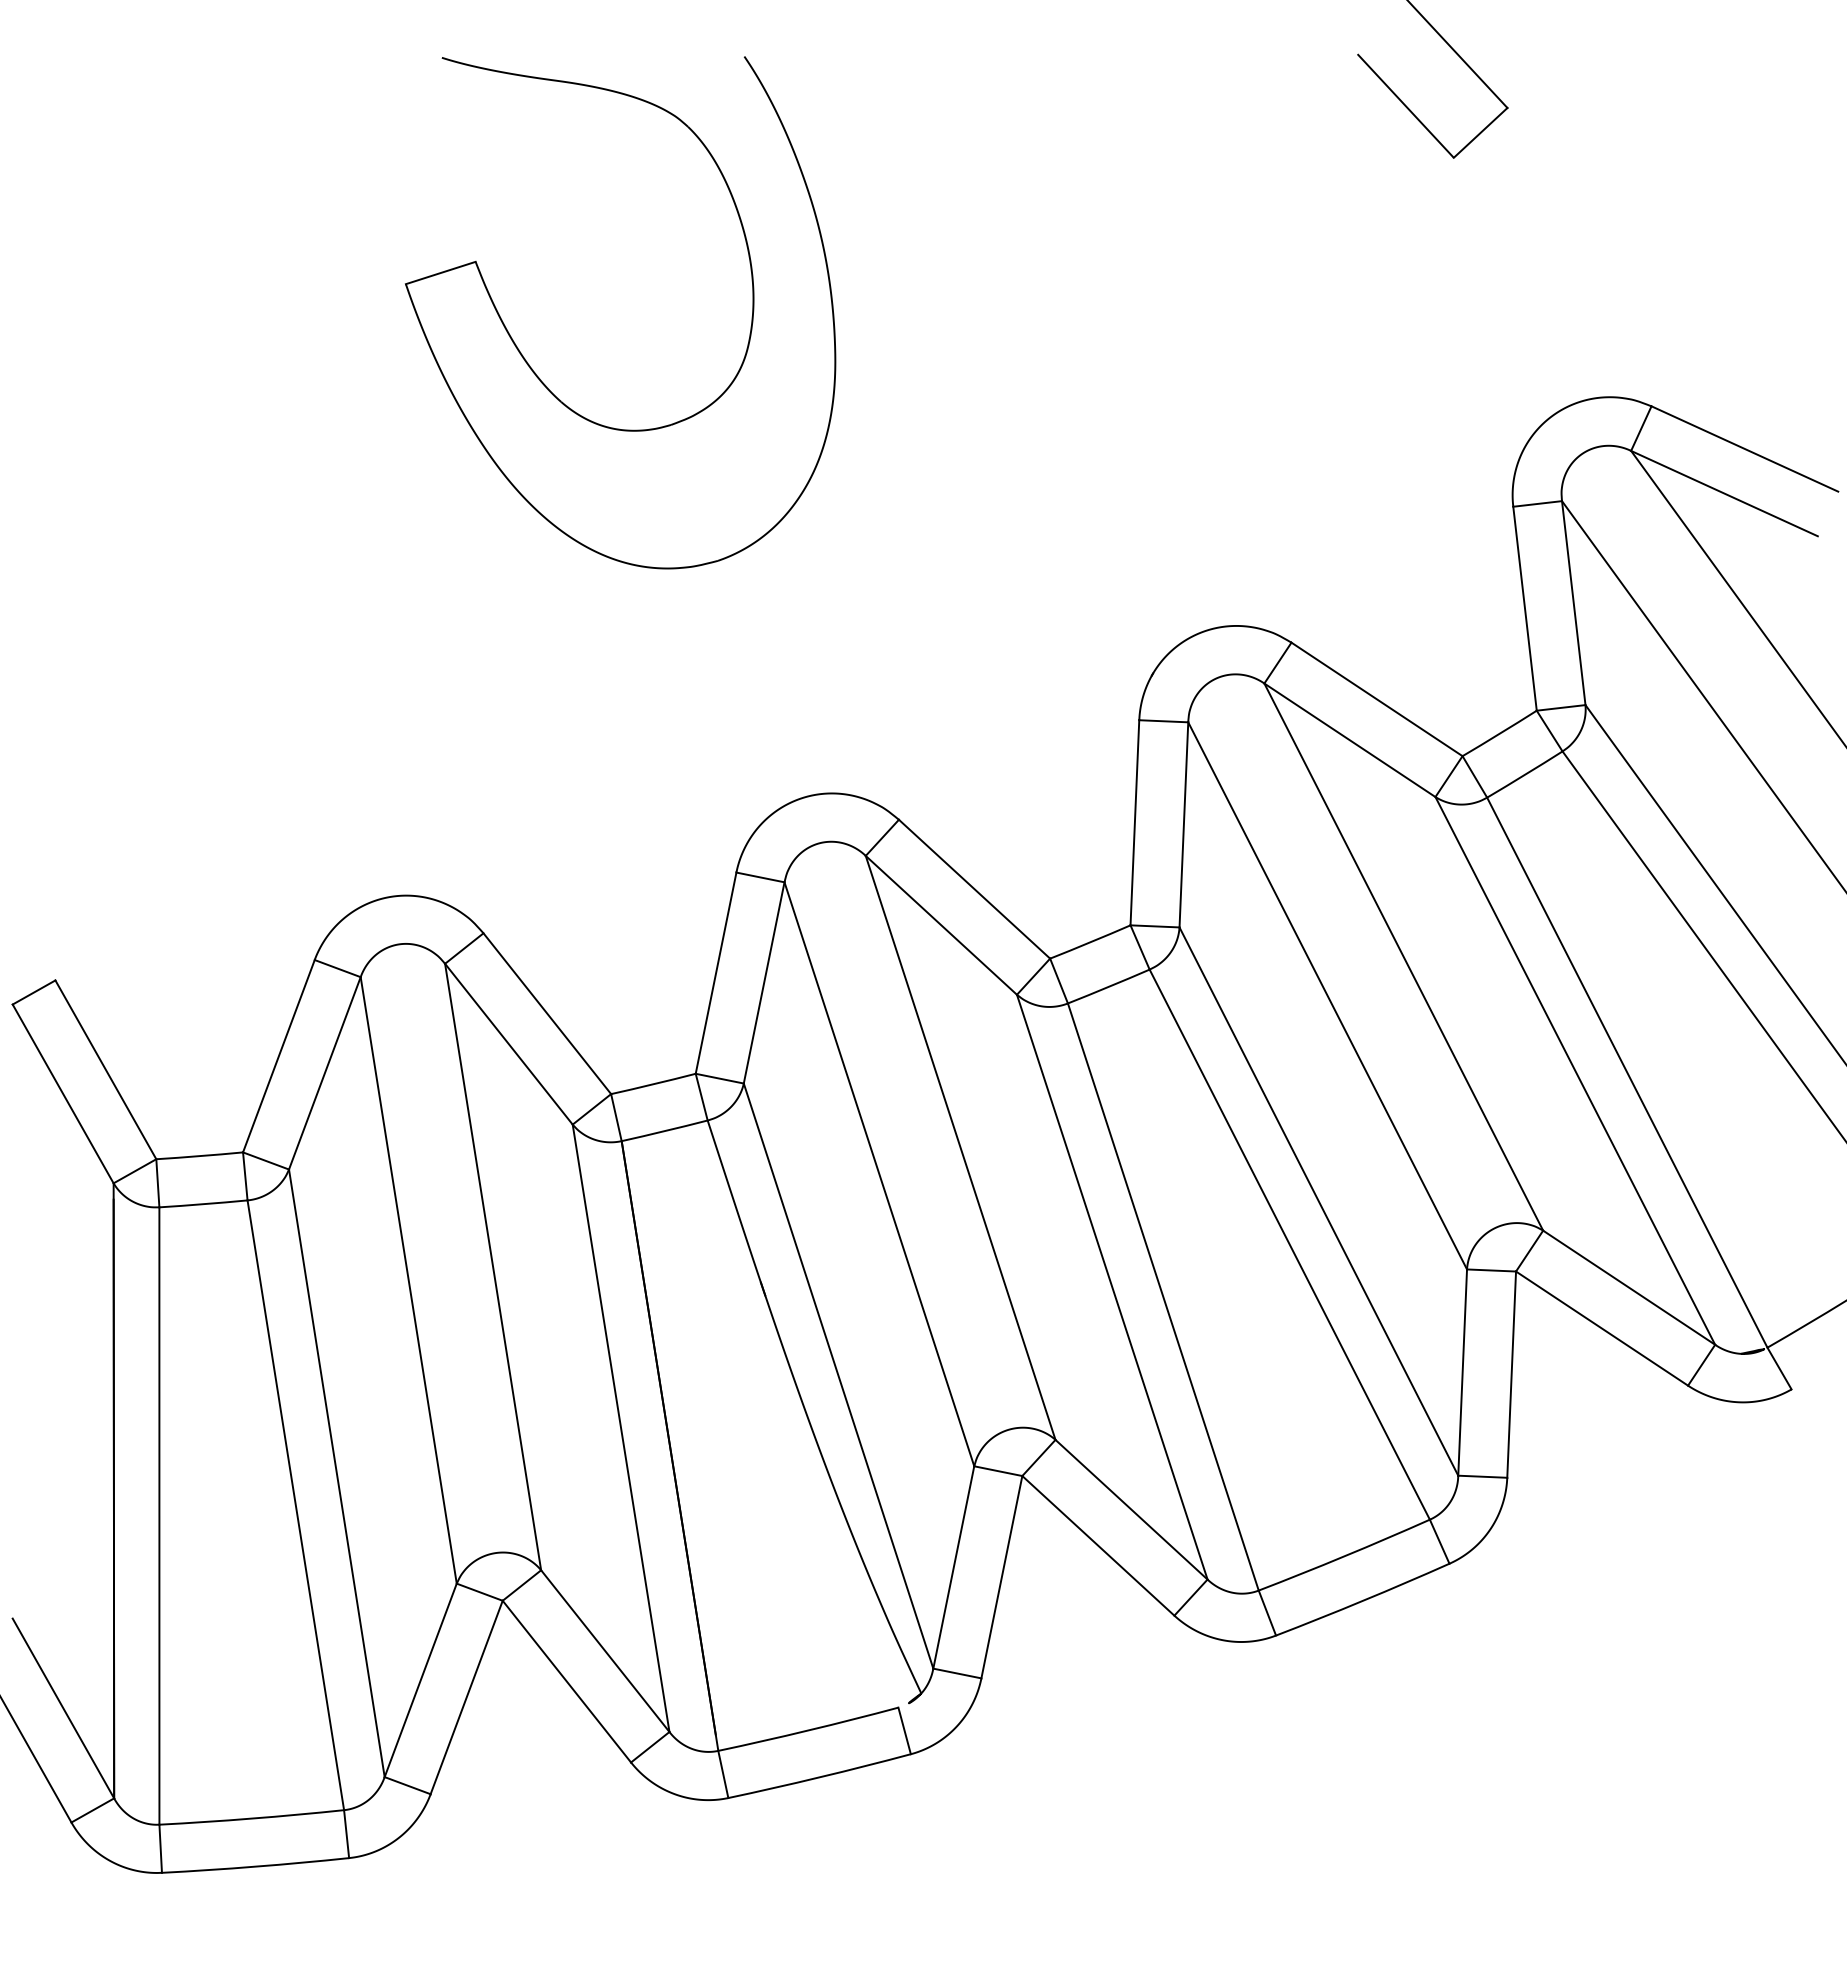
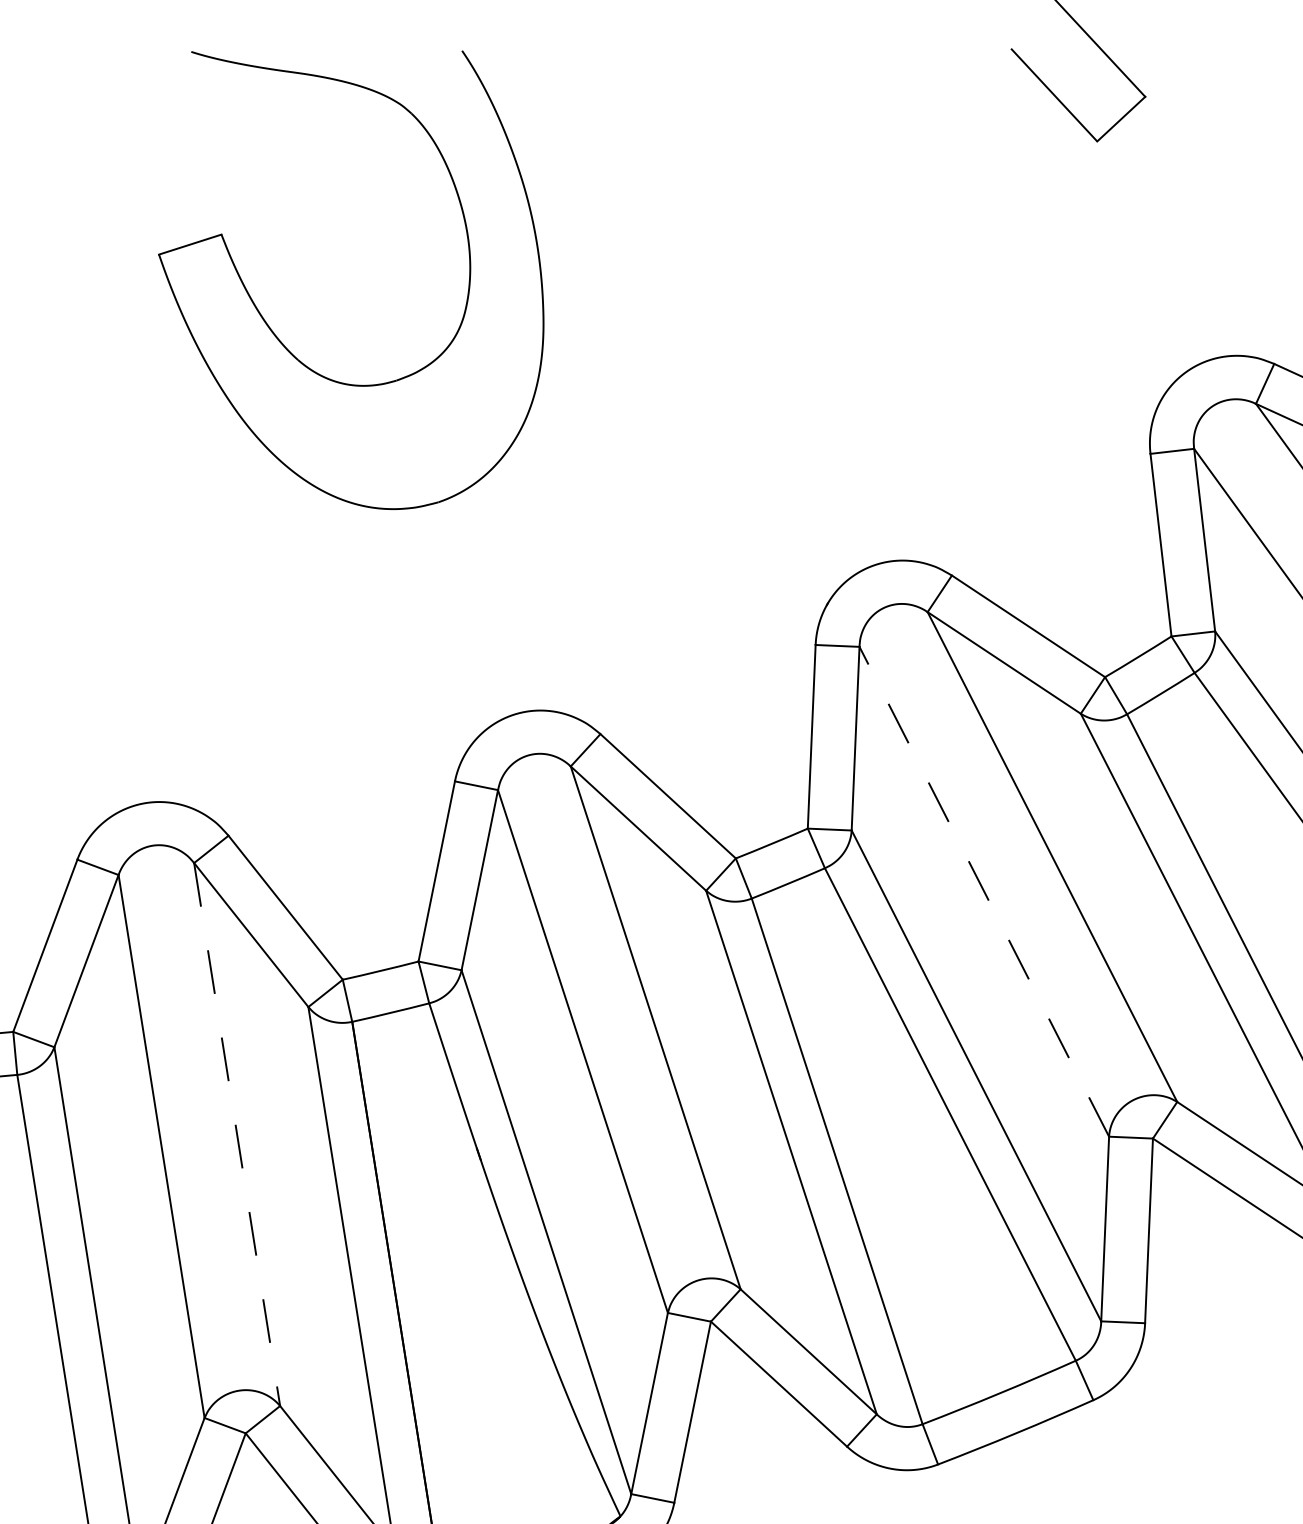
line: (1327, 995) -> (984, 891), solid -> dashed
line: (493, 1267) -> (237, 1134), solid -> dashed

